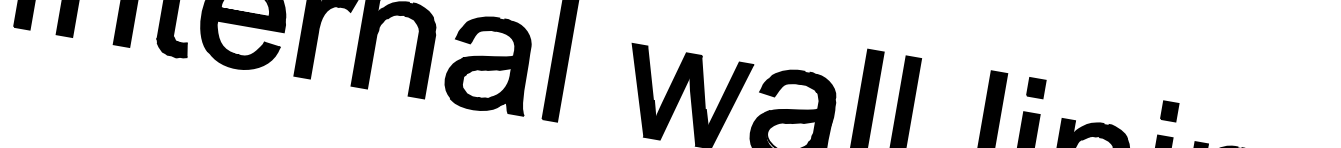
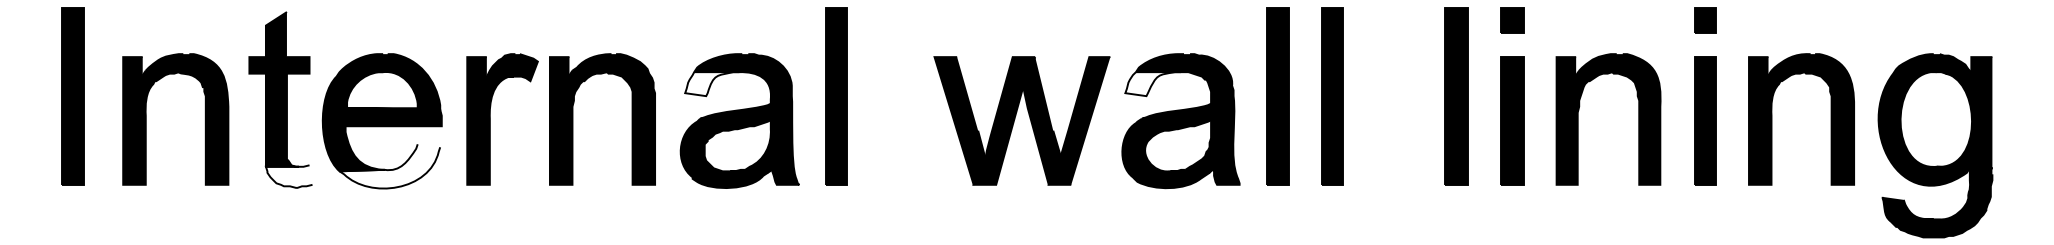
fill: (475, 36) -> (712, 84), removed
fill: (171, 48) -> (288, 176), removed
fill: (242, 53) -> (389, 166), removed
fill: (780, 89) -> (1153, 84), removed

